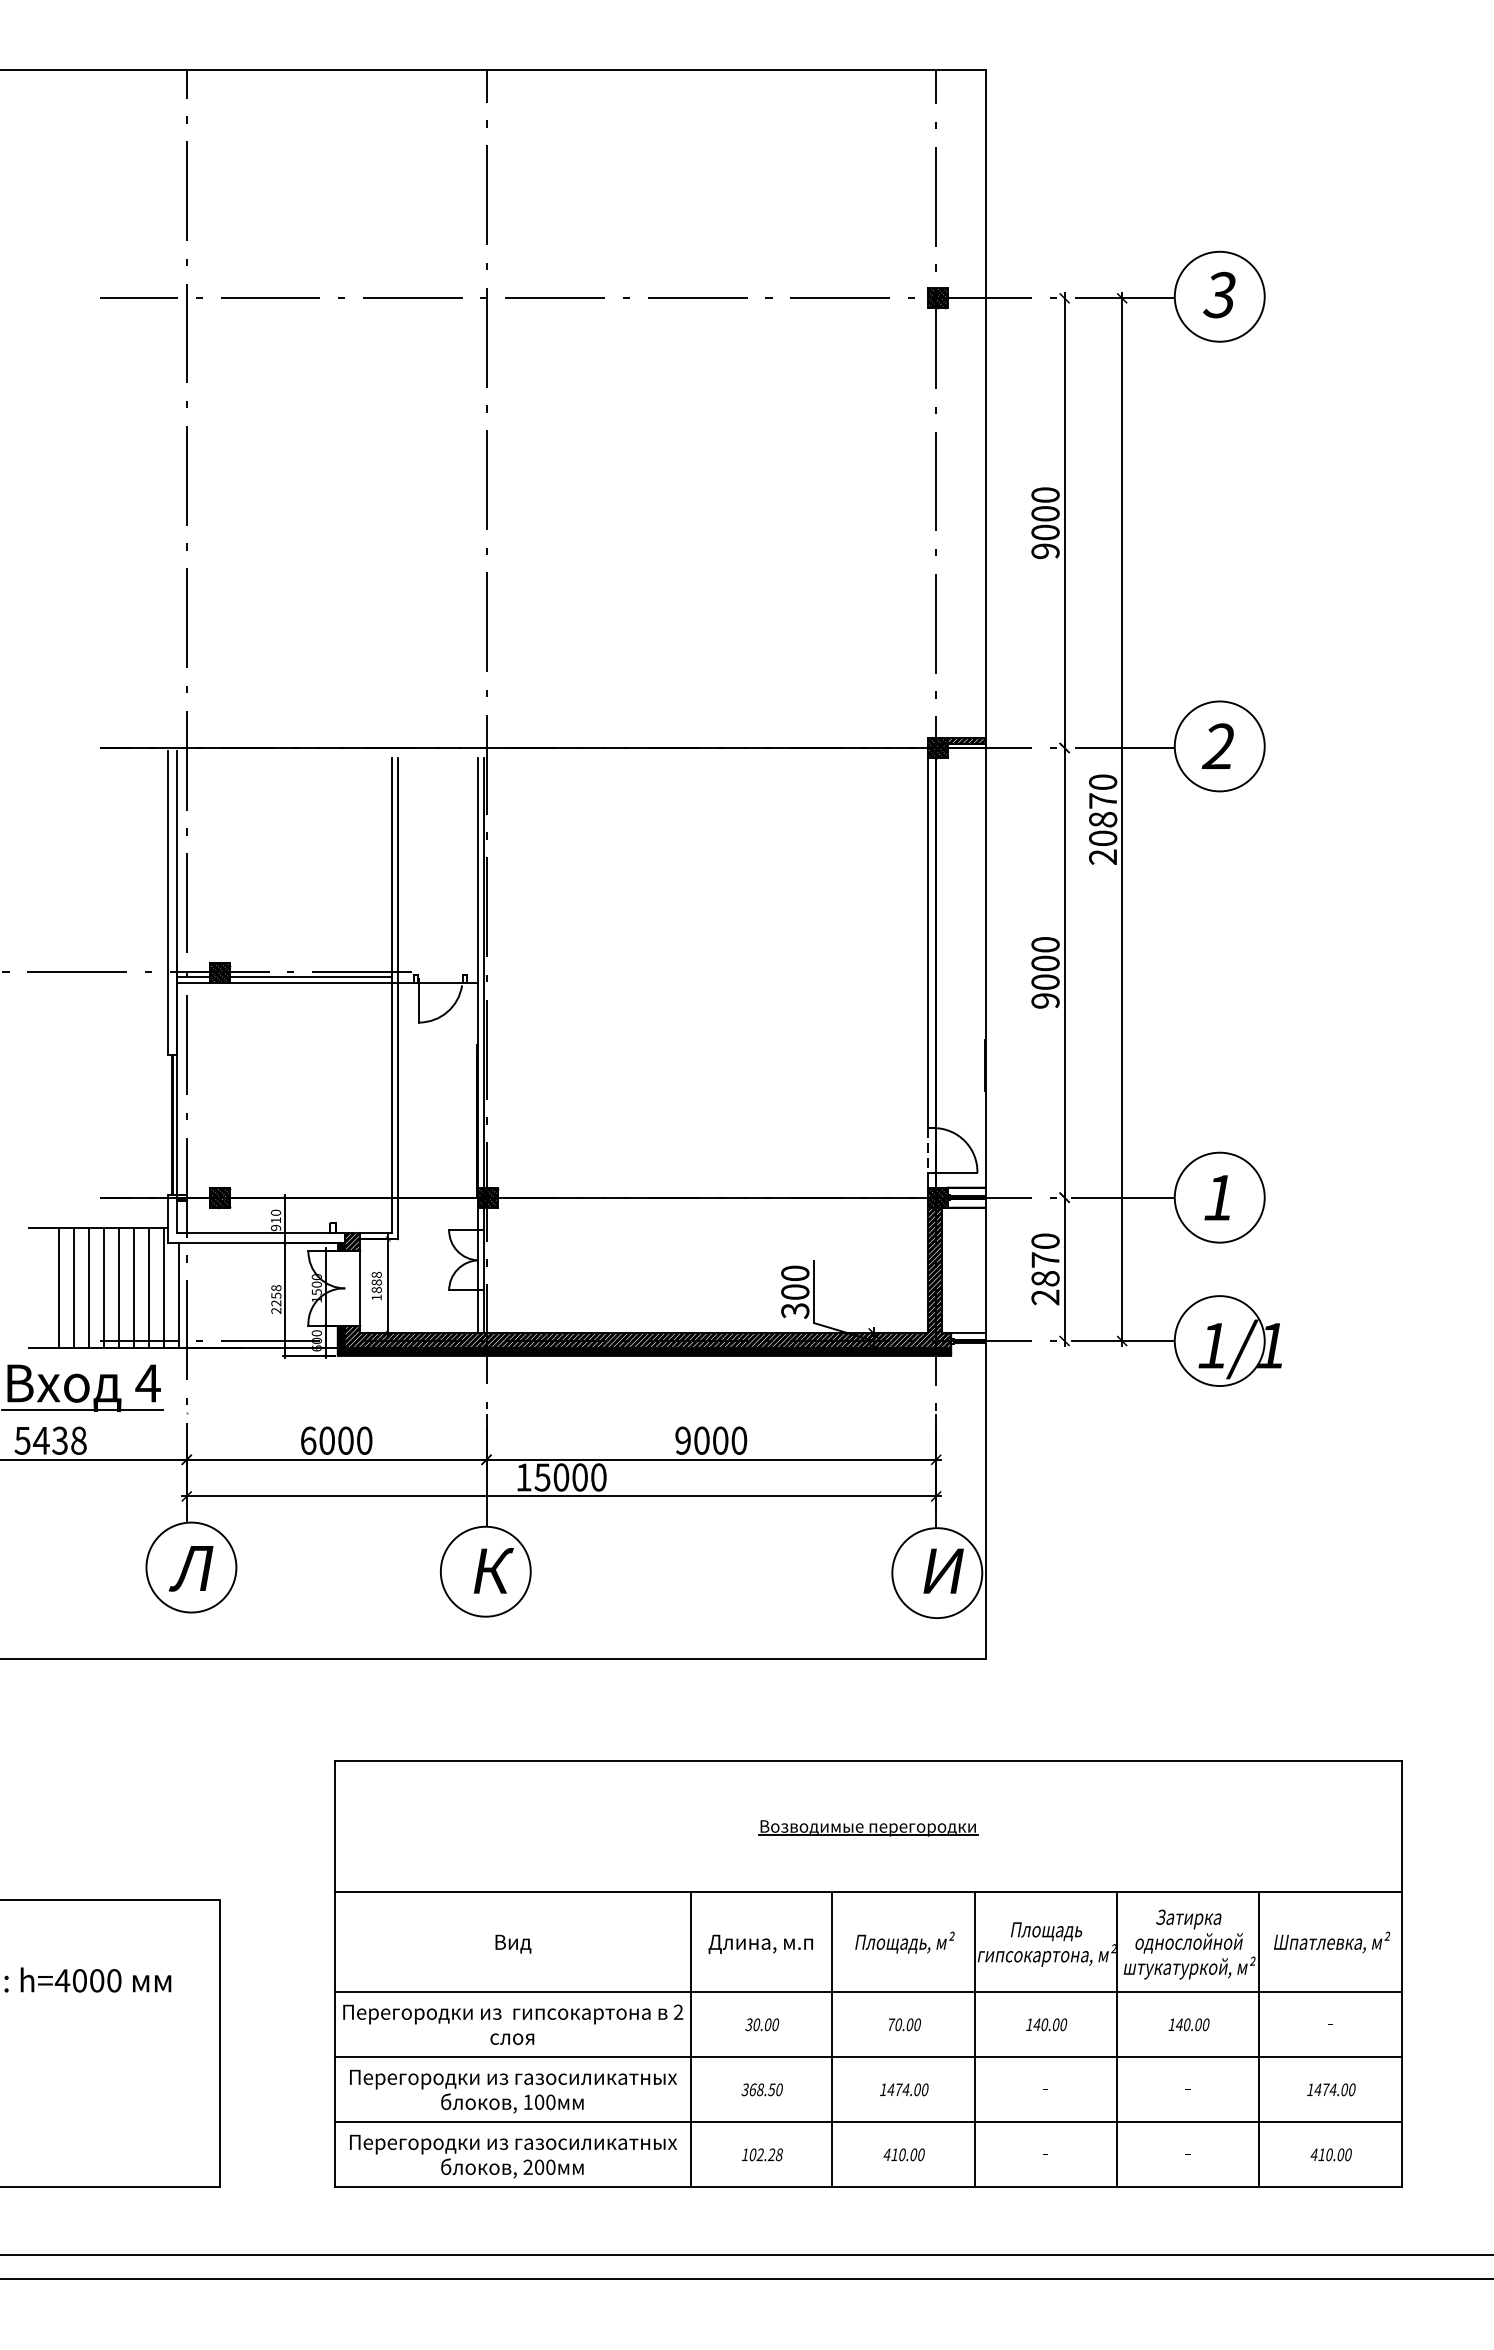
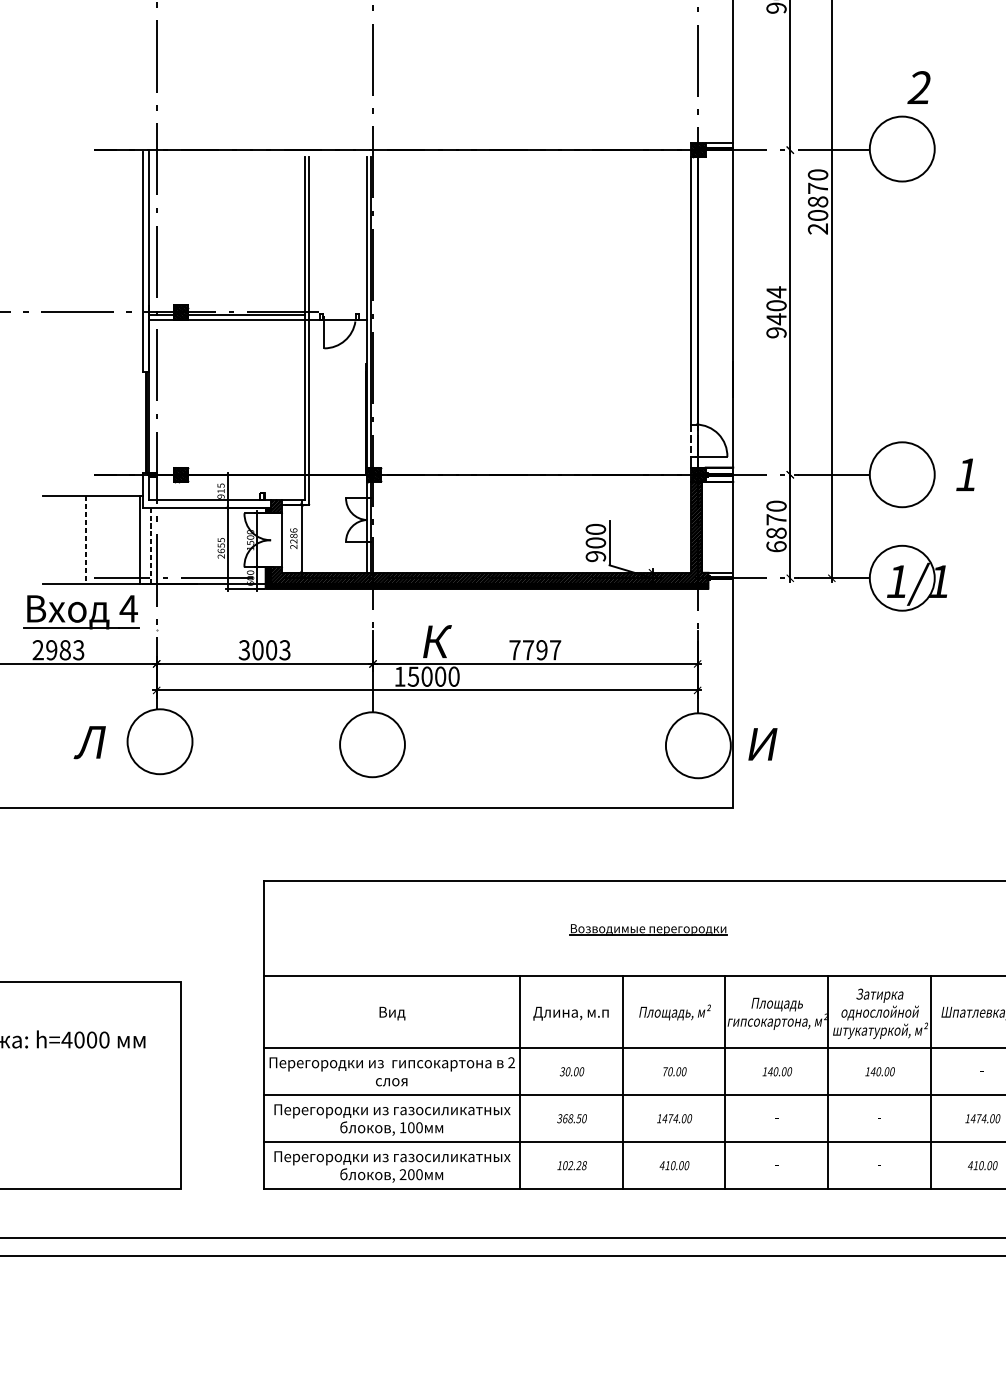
hatch: (966, 741) -> (719, 145), removed
text: (1217, 745) -> (918, 87), moved
text: (1045, 963) -> (776, 305), 9000 -> 9404
text: (1216, 1197) -> (964, 474), moved
text: (275, 1212) -> (220, 485), 910 -> 915
text: (376, 1285) -> (293, 538), 1888 -> 2286
line: (59, 1287) -> (64, 539), removed
line: (74, 1287) -> (75, 539), removed
line: (104, 1287) -> (97, 539), removed
line: (119, 1287) -> (108, 539), removed
line: (134, 1287) -> (118, 539), removed
line: (149, 1287) -> (129, 539), removed
line: (89, 1288) -> (86, 540), solid -> dashed
line: (179, 1295) -> (151, 545), solid -> dashed
text: (276, 1295) -> (221, 545), 2258 -> 2655
text: (1045, 1297) -> (776, 546), 2870 -> 6870
text: (795, 1310) -> (596, 556), 300 -> 900
text: (50, 1440) -> (58, 650), 5438 -> 2983
text: (336, 1440) -> (264, 650), 6000 -> 3003
text: (711, 1440) -> (535, 650), 9000 -> 7797
text: (190, 1568) -> (89, 742), moved
text: (493, 1570) -> (437, 641), moved
text: (943, 1570) -> (762, 743), moved

